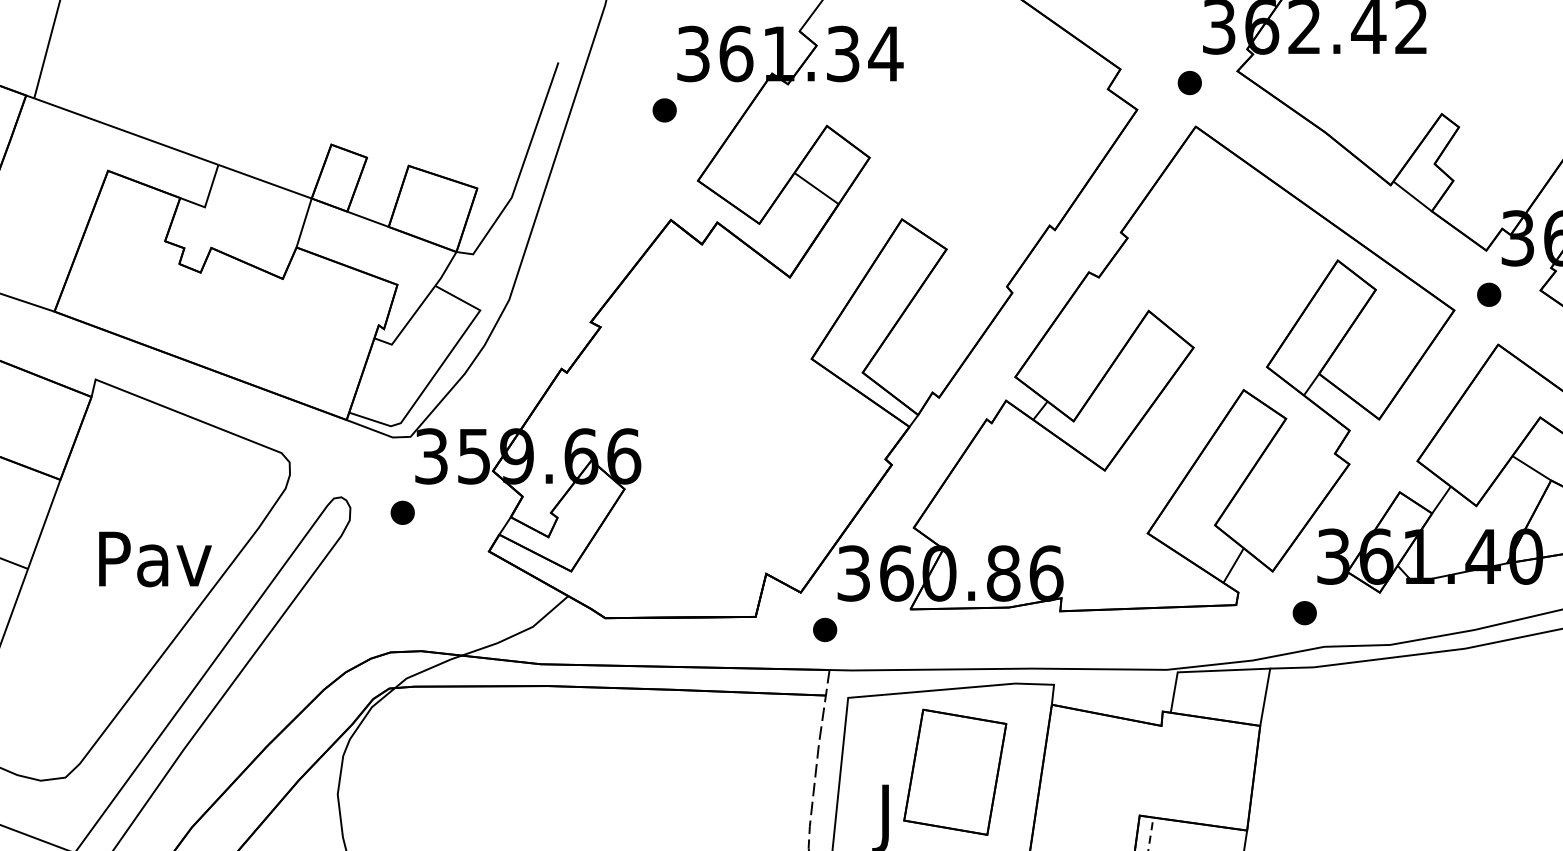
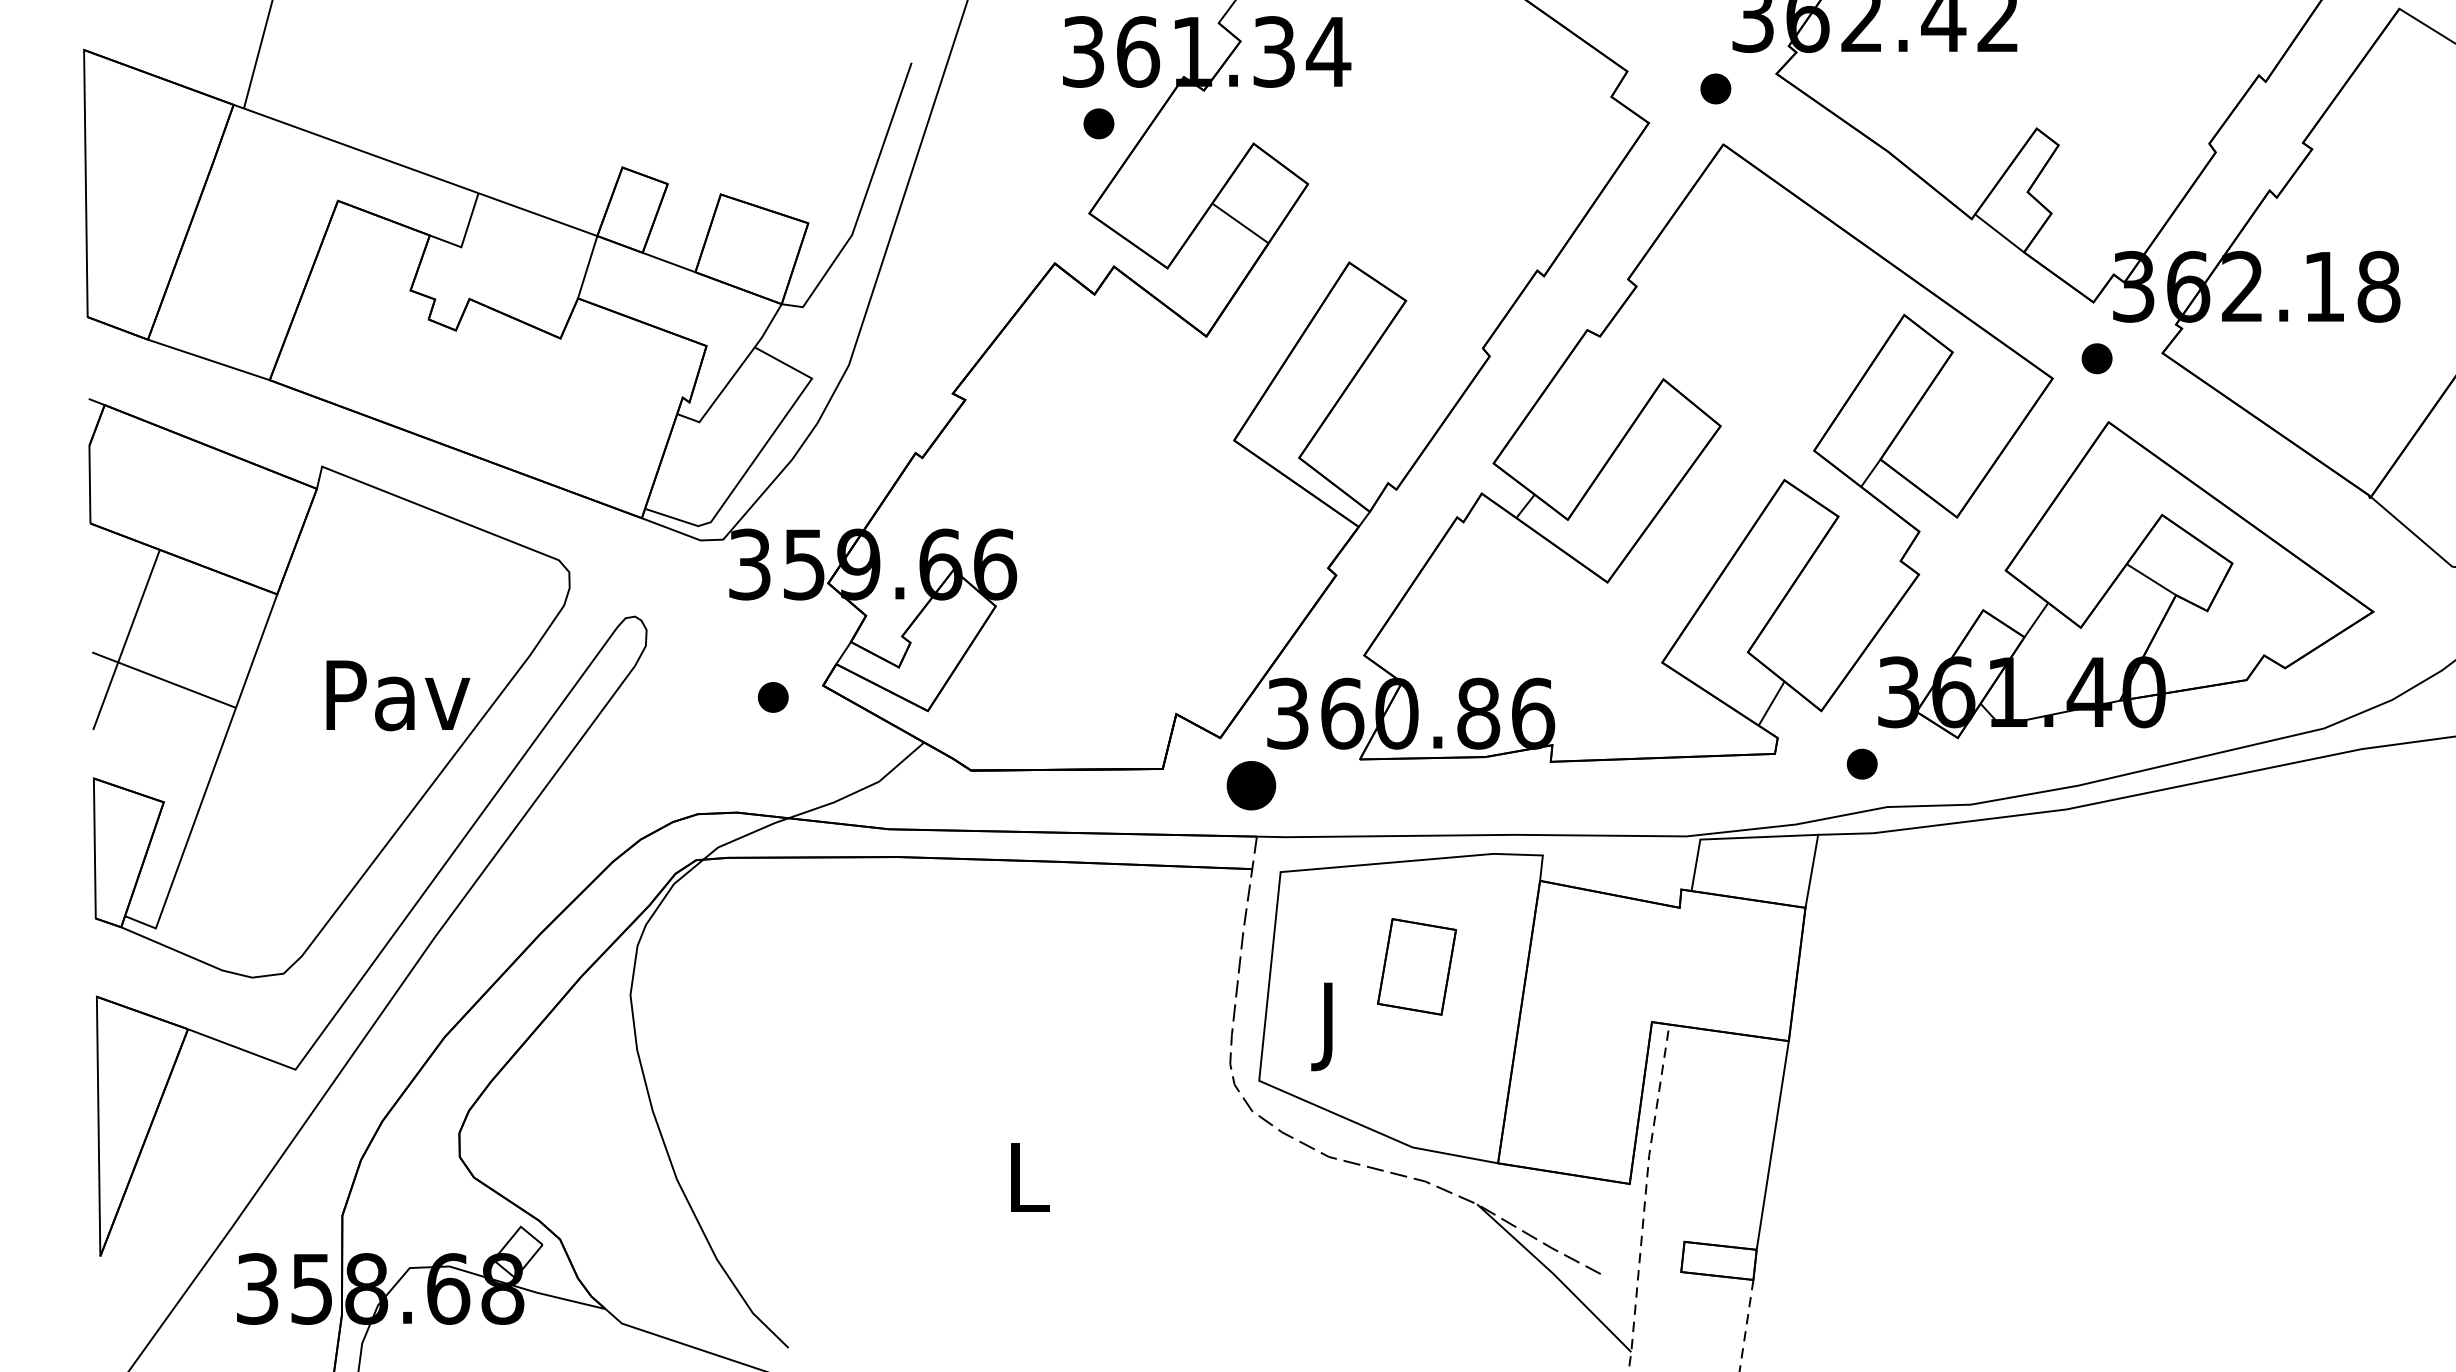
part: (664, 110) -> (1098, 123), moved
part: (402, 512) -> (773, 697), moved
part: (824, 629) -> (1250, 785), size x1.6
part: (954, 771) -> (1416, 966), size x0.6

